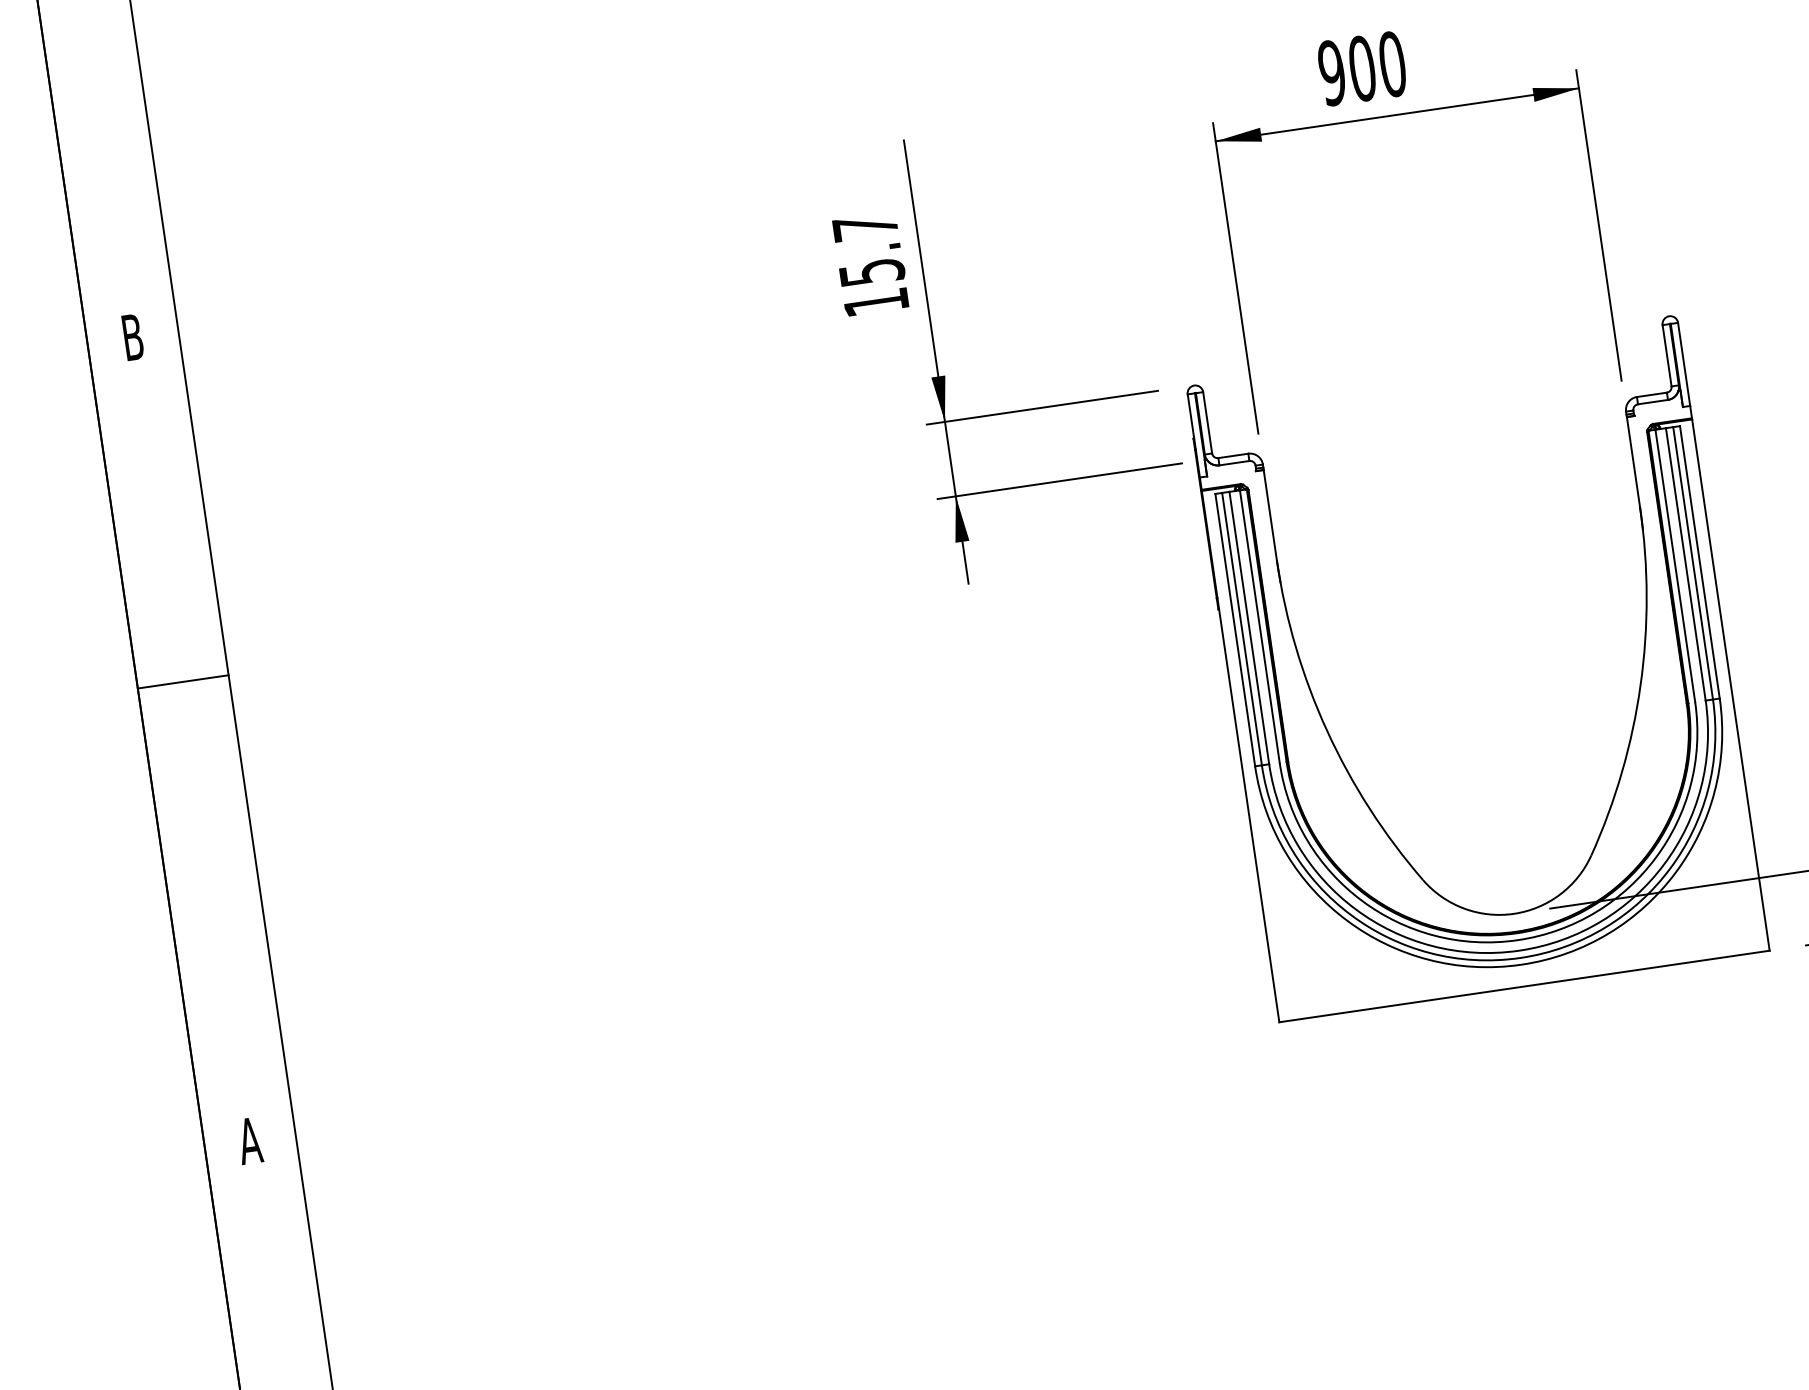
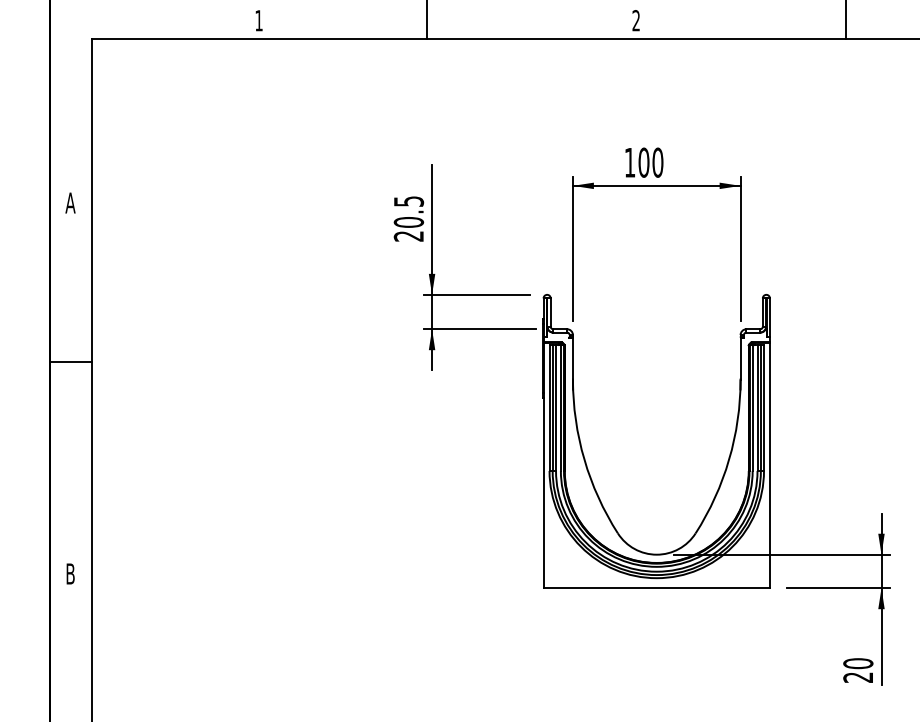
text: (1330, 72) -> (629, 162), 900 -> 100
text: (869, 263) -> (408, 218), 15.7 -> 20.5
text: (132, 336) -> (70, 202), B -> A
text: (249, 1139) -> (70, 573), A -> B

